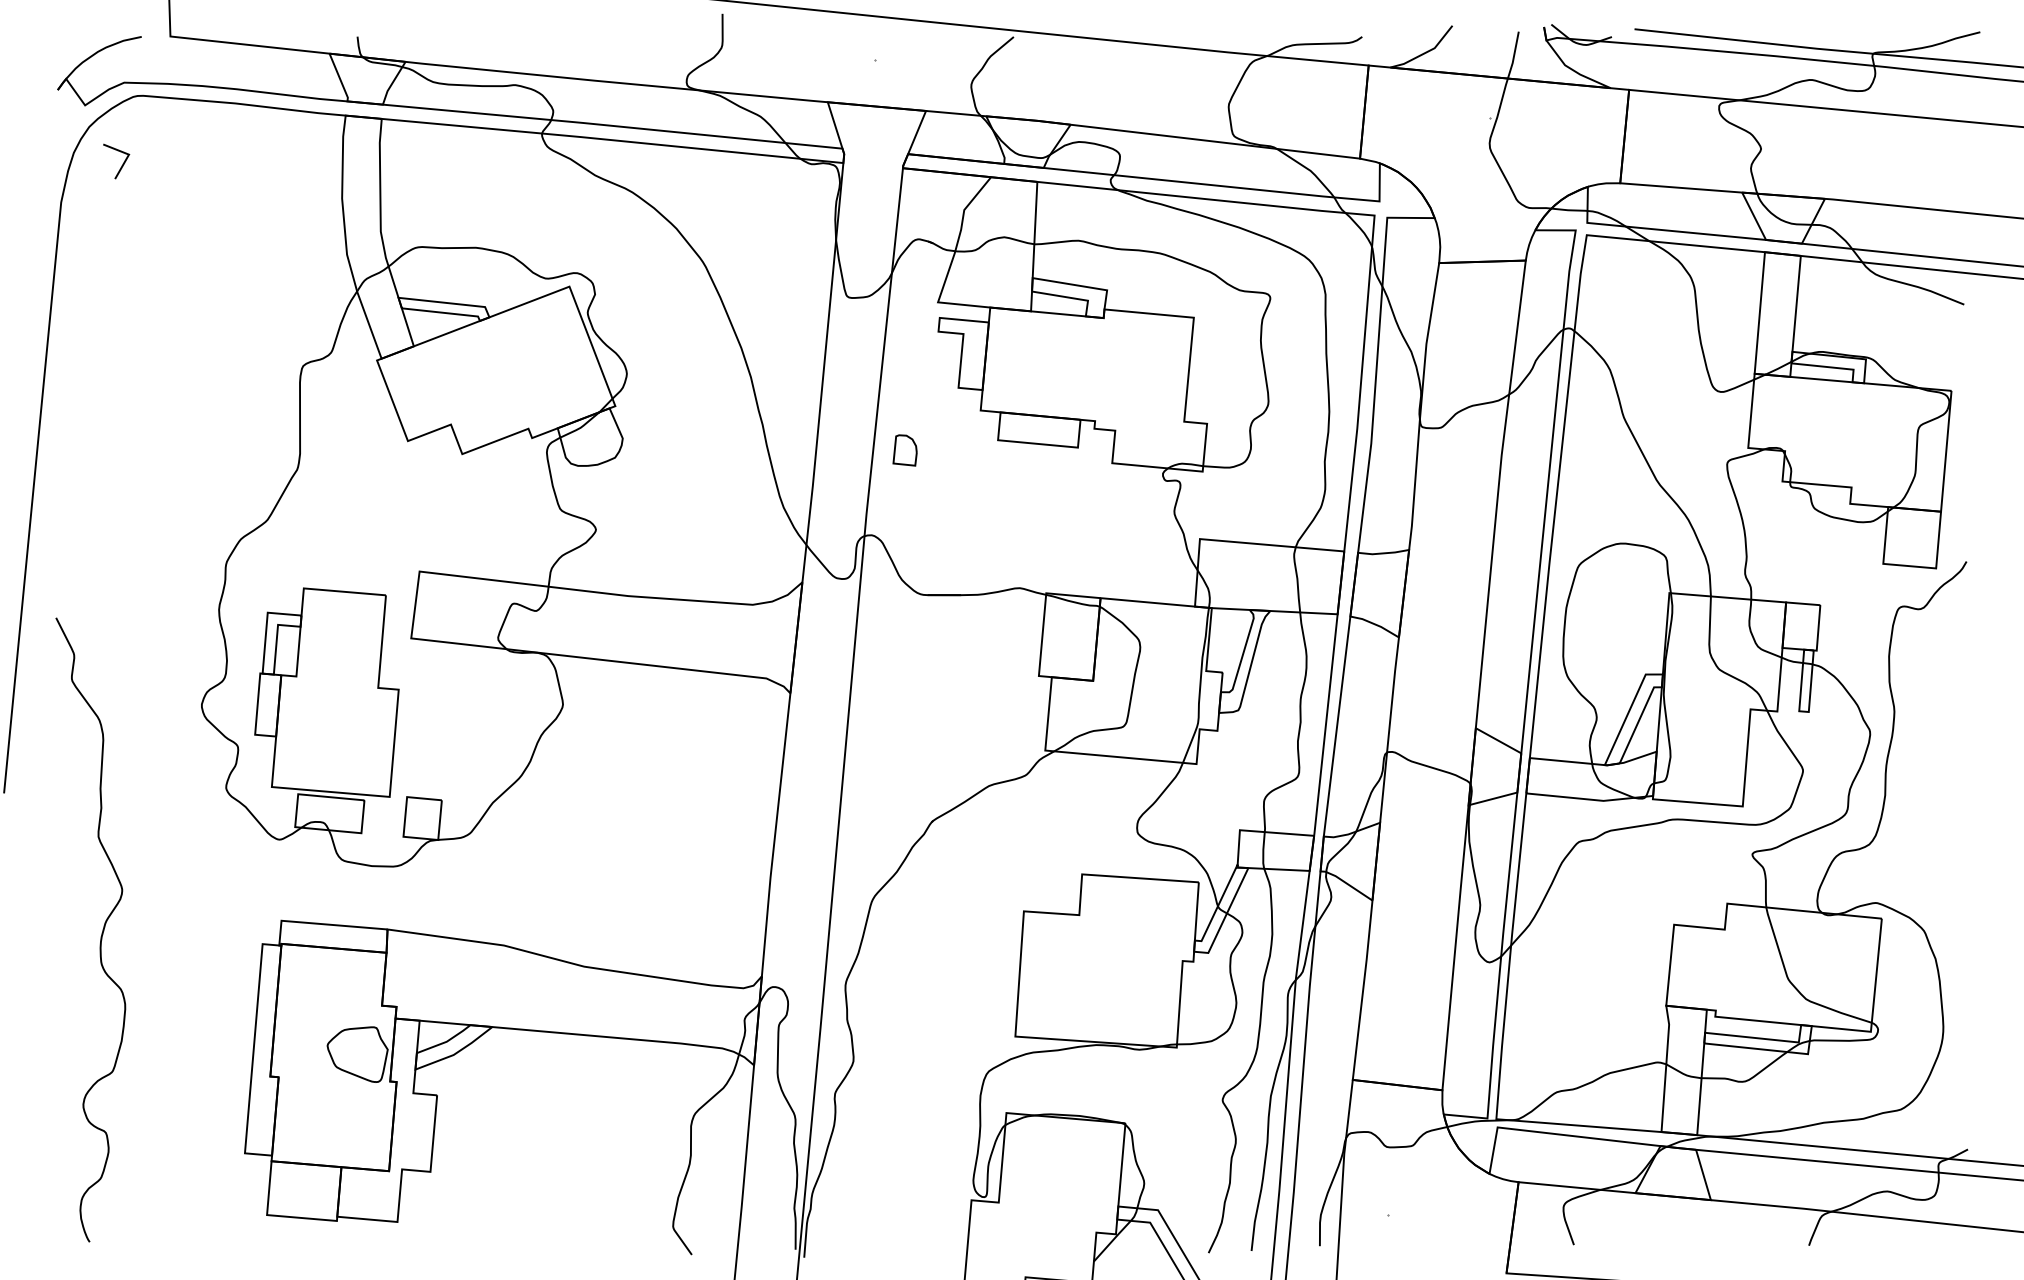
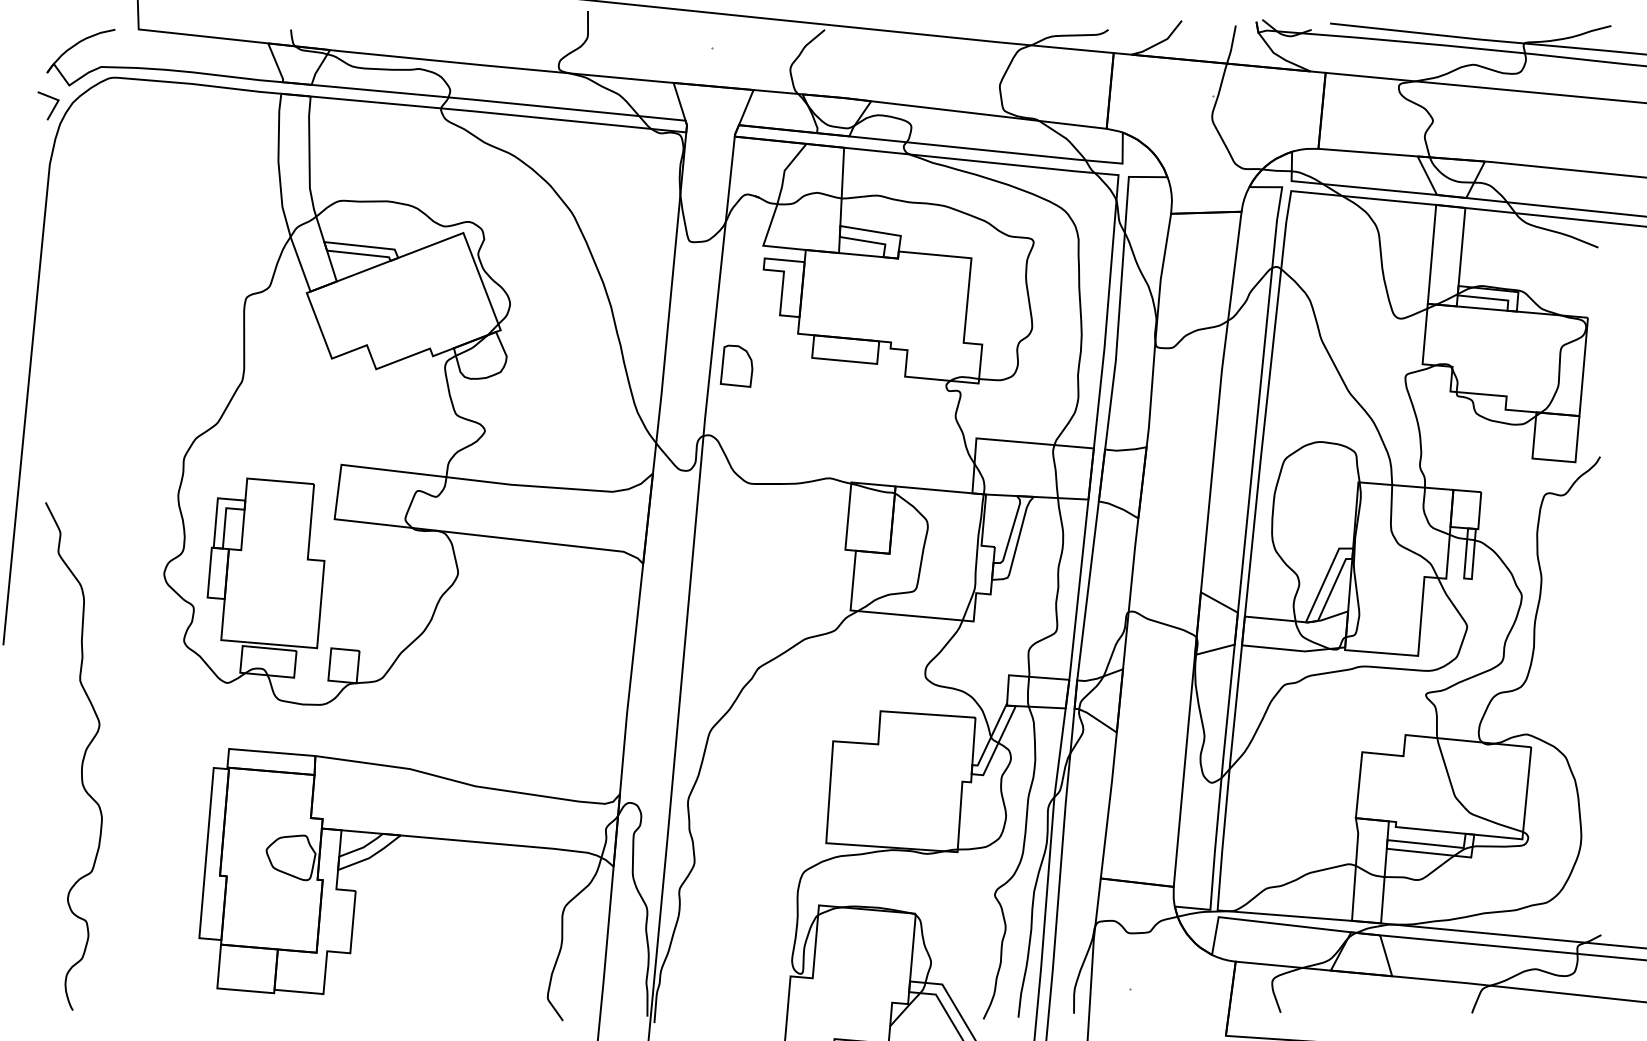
line: (122, 163) -> (53, 107), moved
part: (904, 450) -> (736, 366), size x1.67

